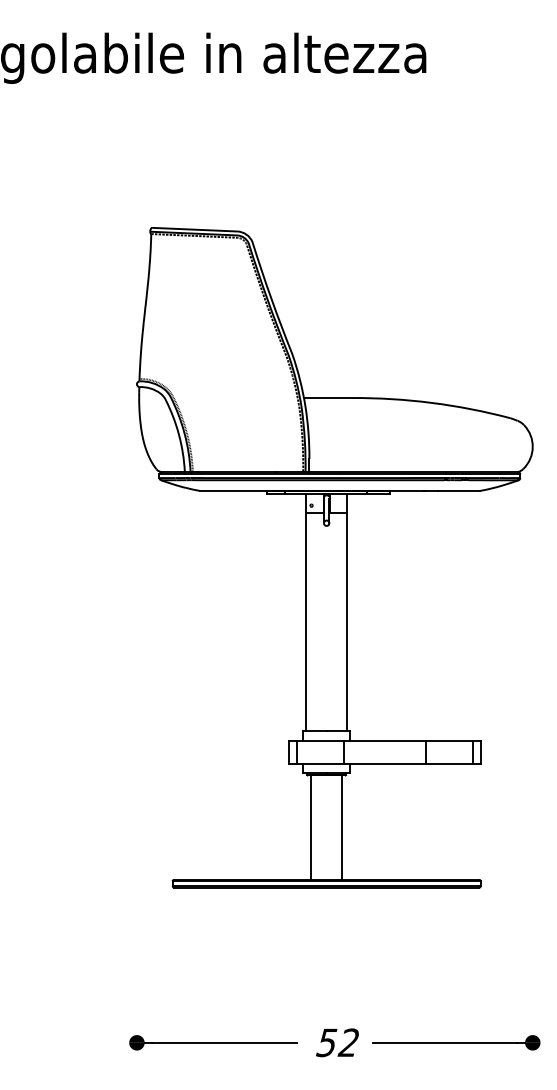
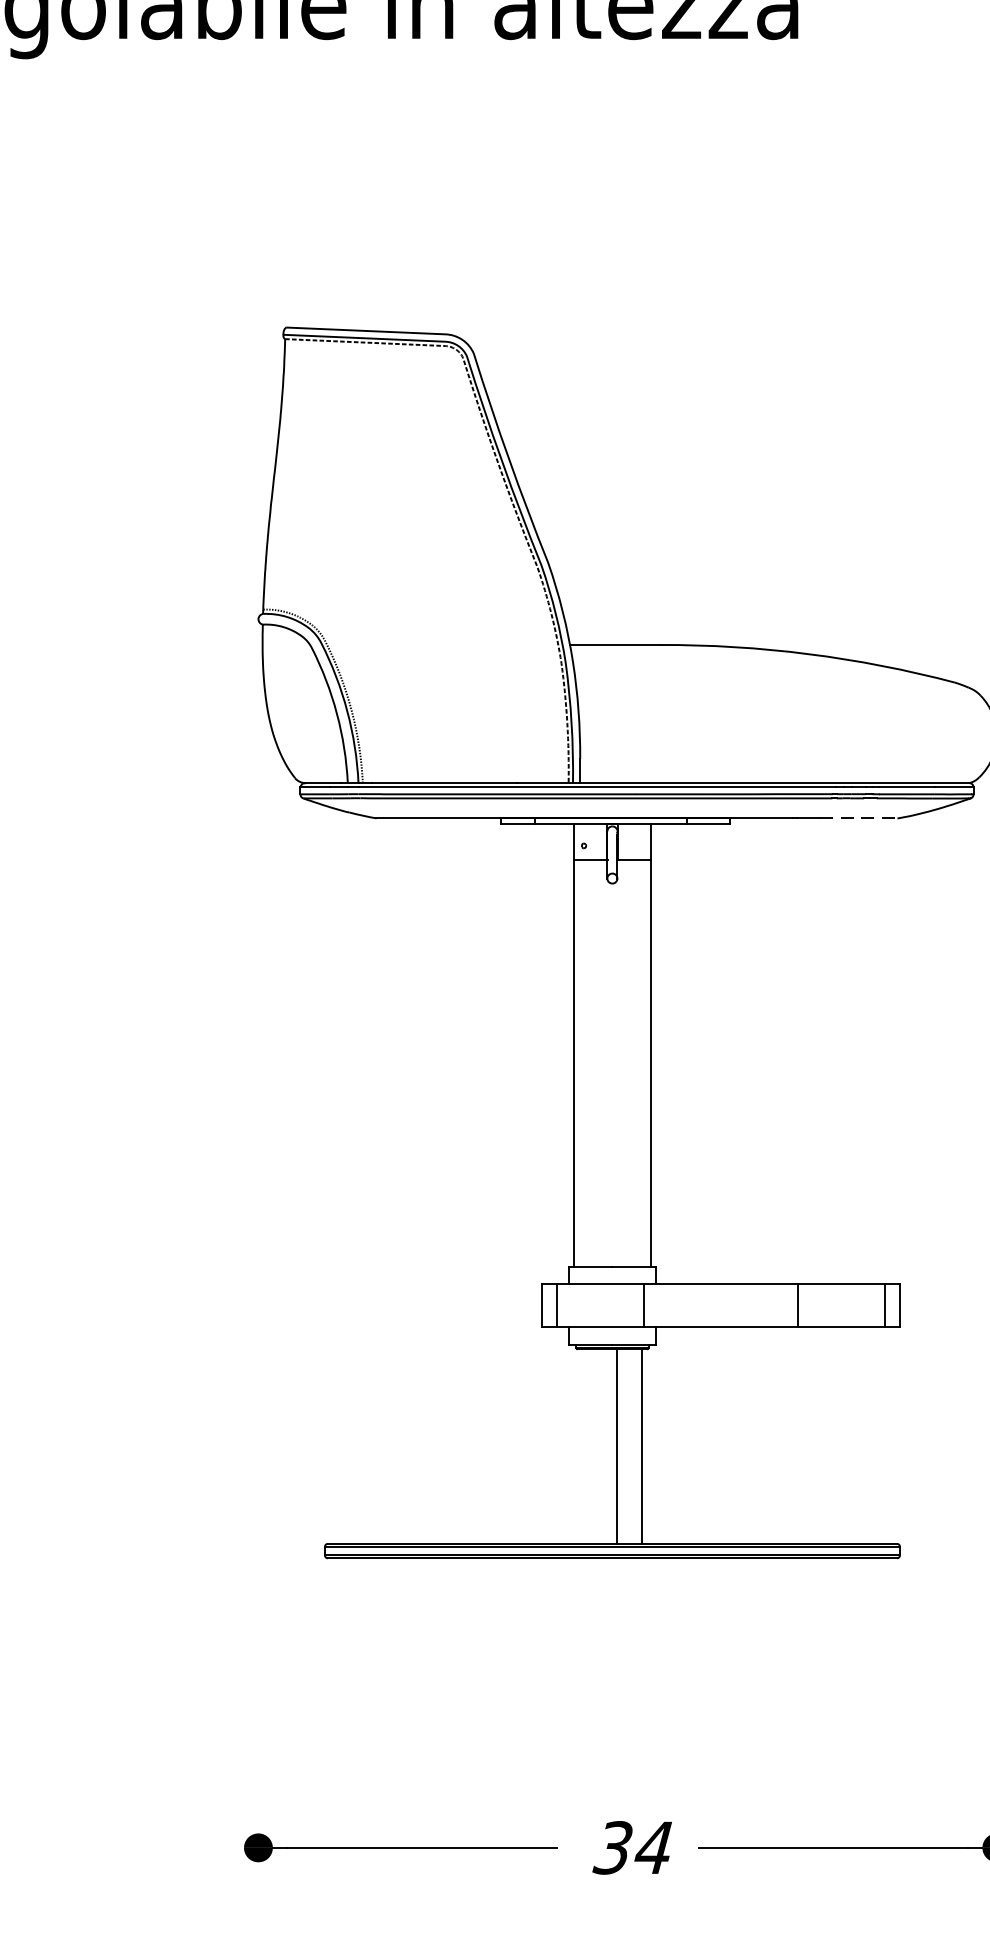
line: (458, 491) -> (858, 819), solid -> dashed
line: (311, 827) -> (617, 1446), moved
text: (337, 1042) -> (632, 1847), 52 -> 34

